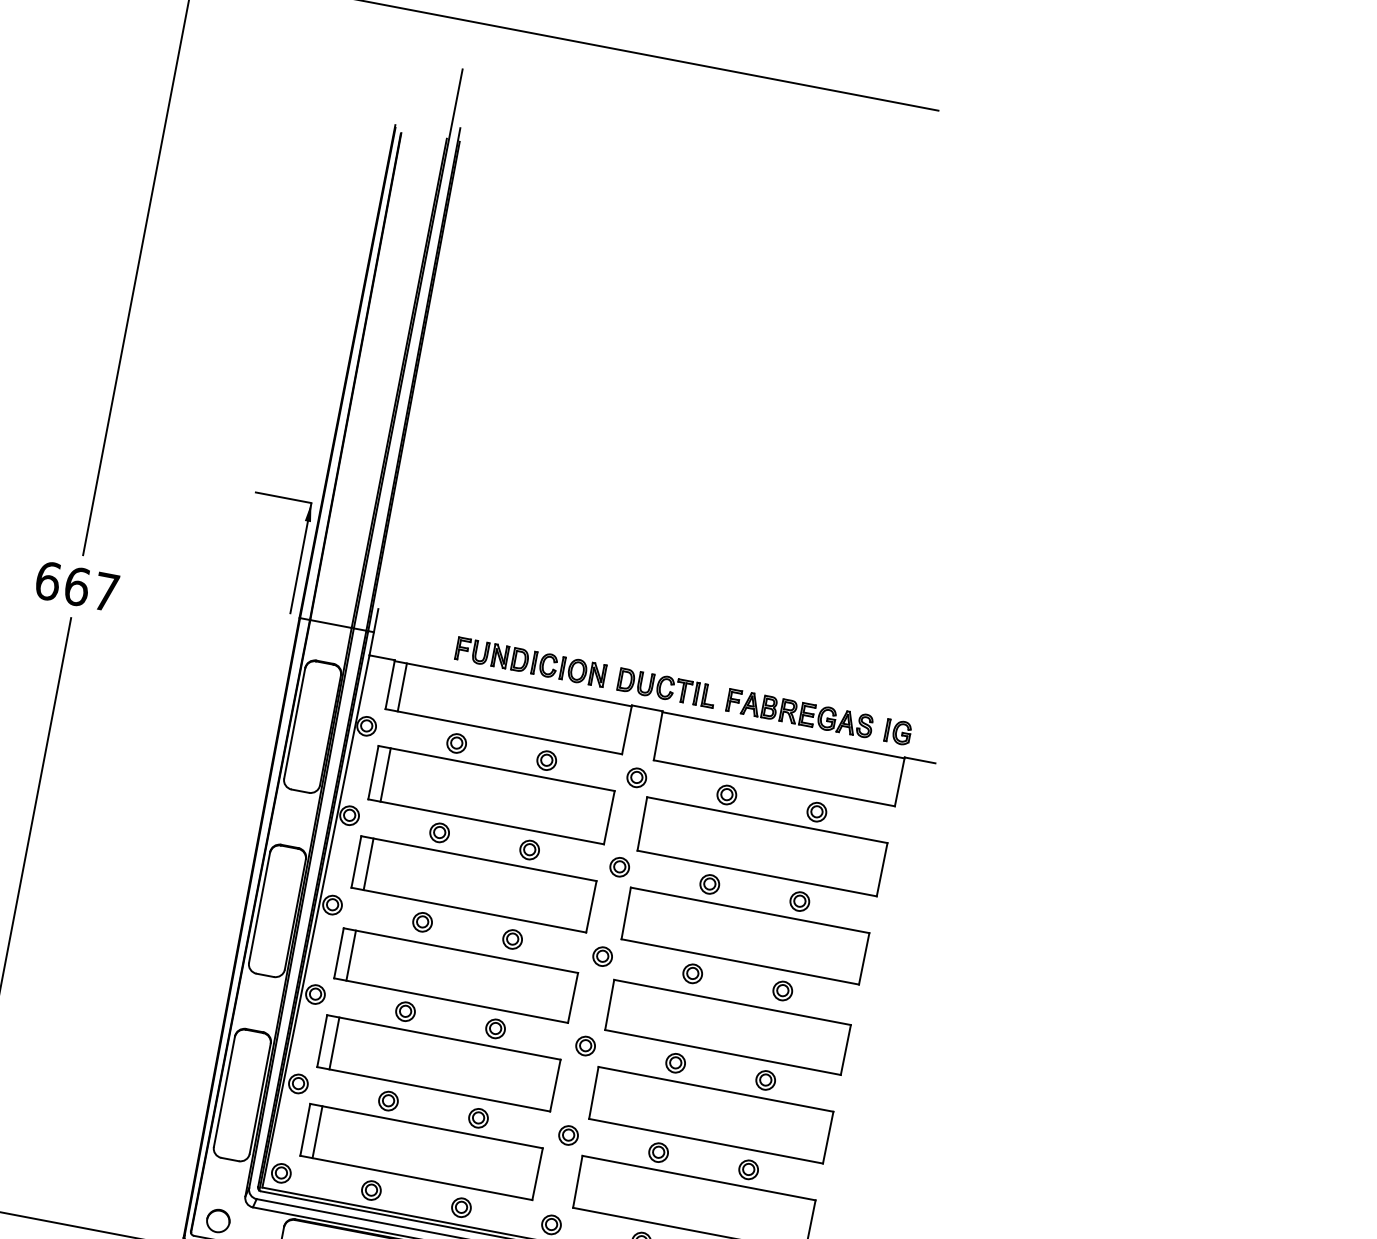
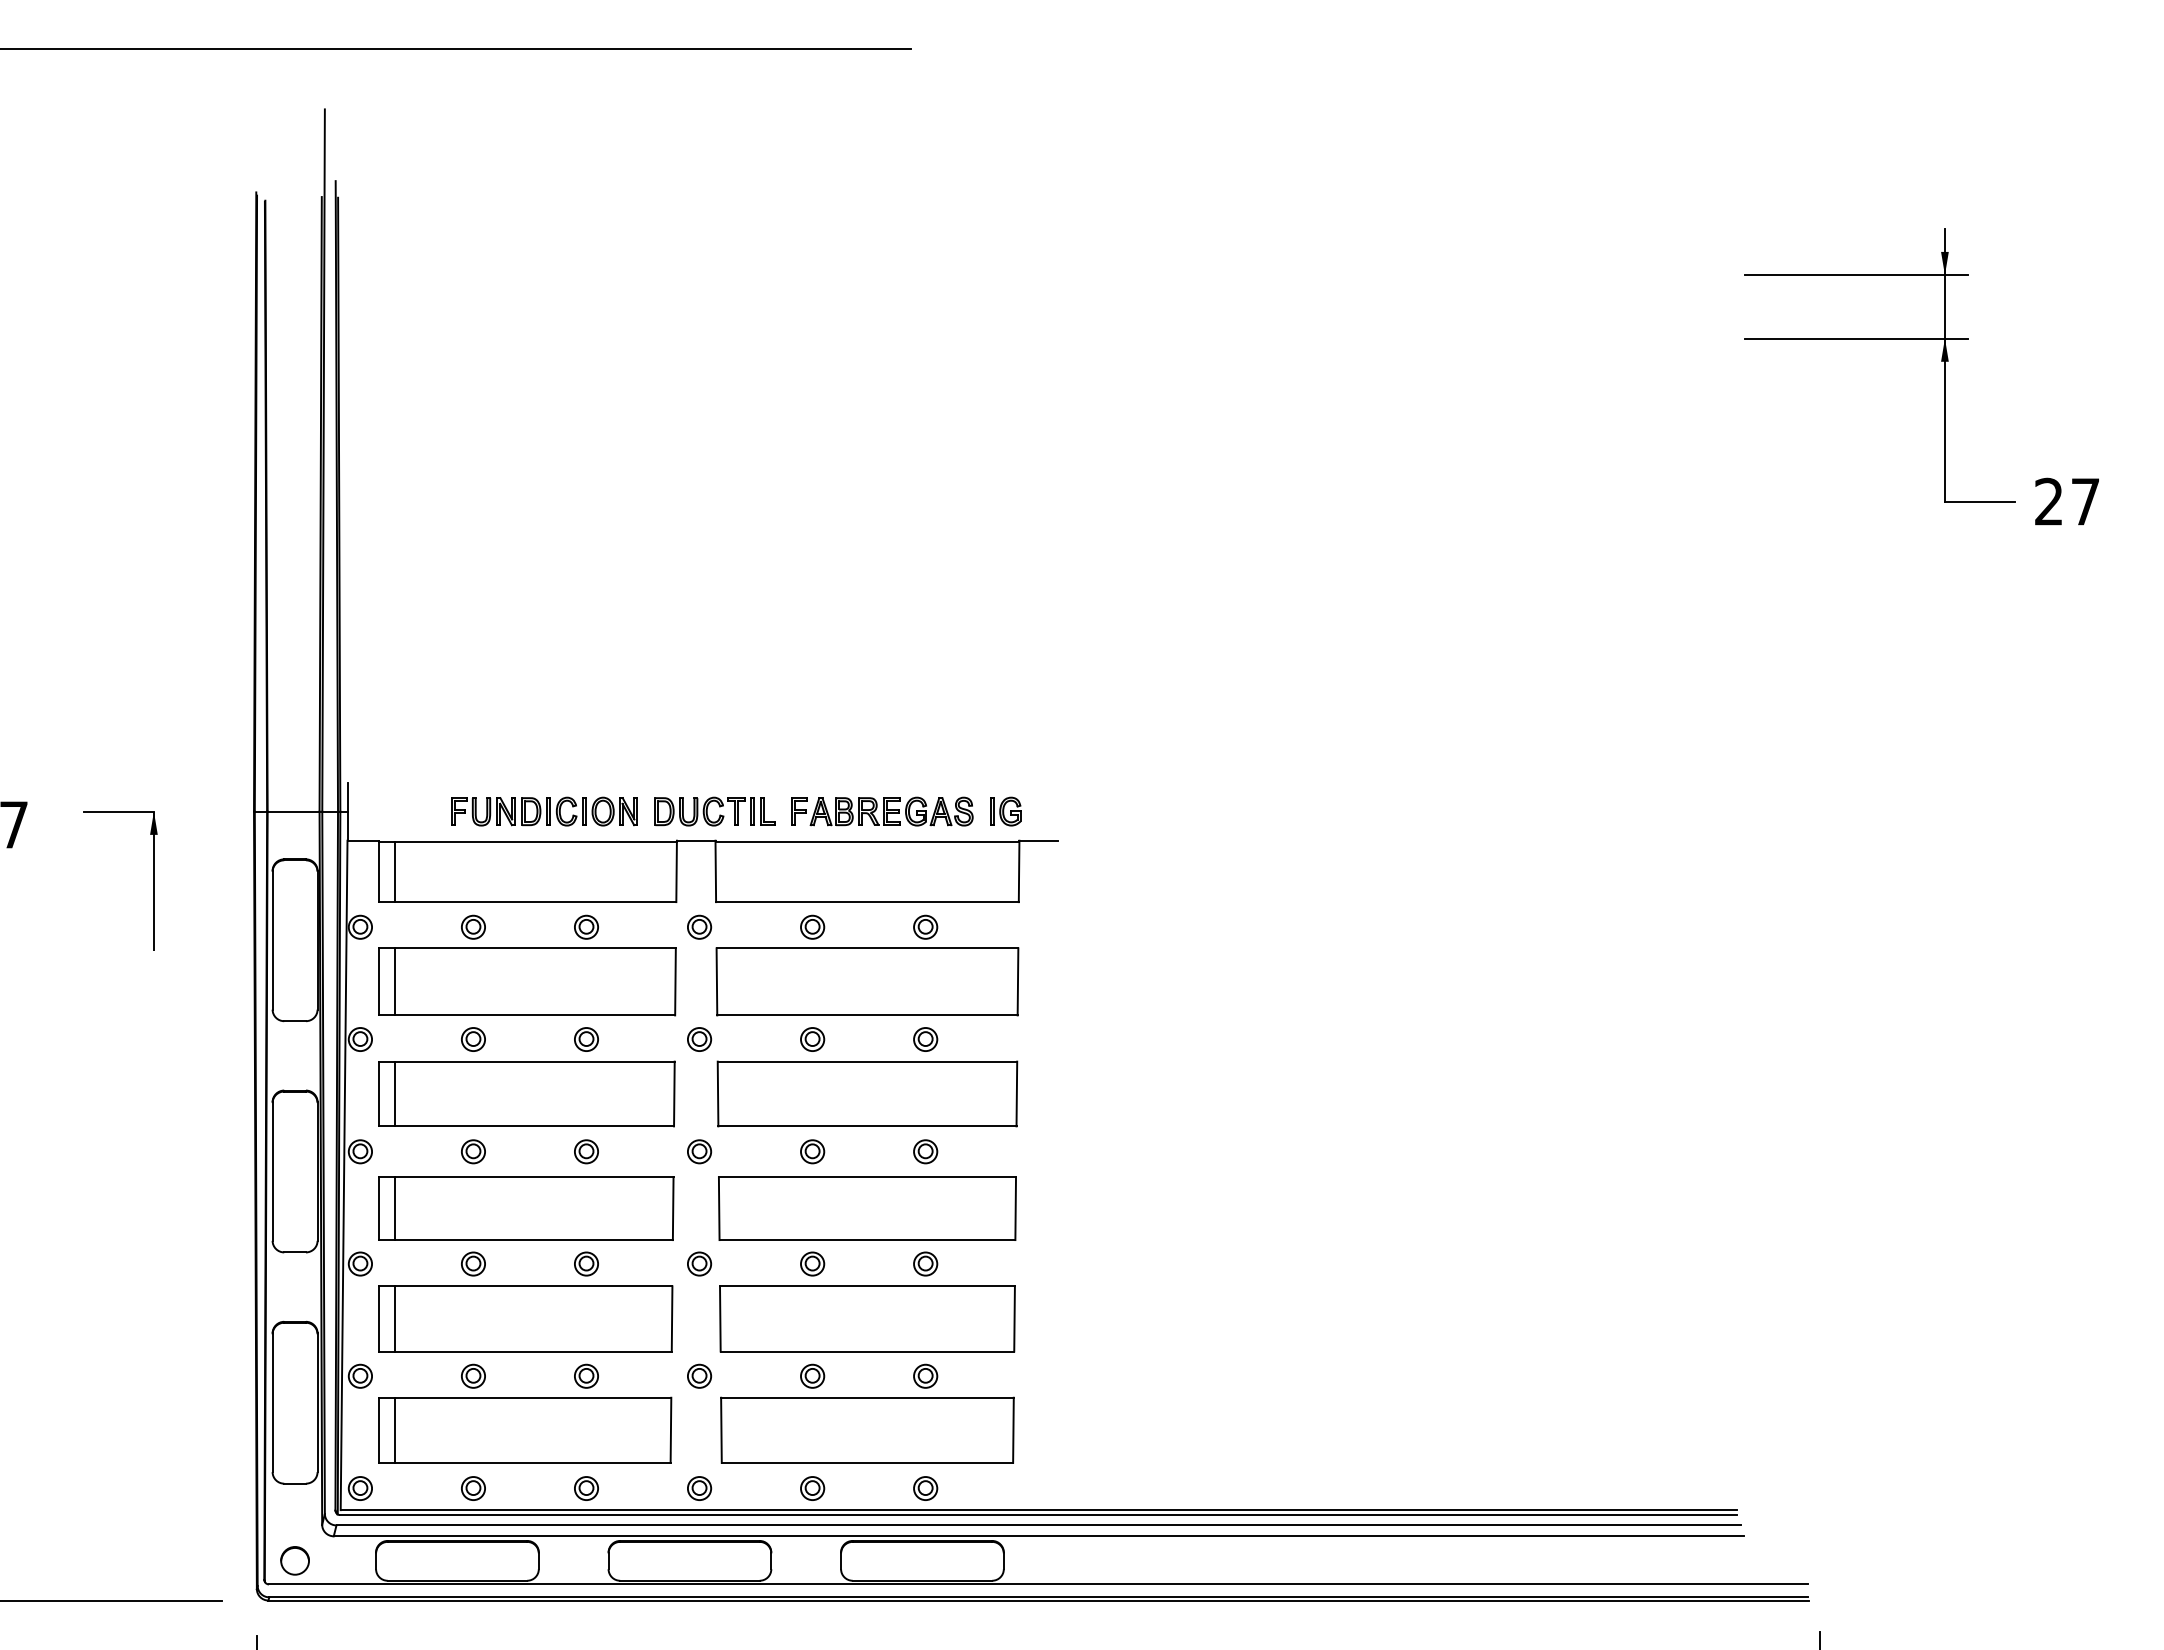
part: (300, 557) -> (153, 880), moved

